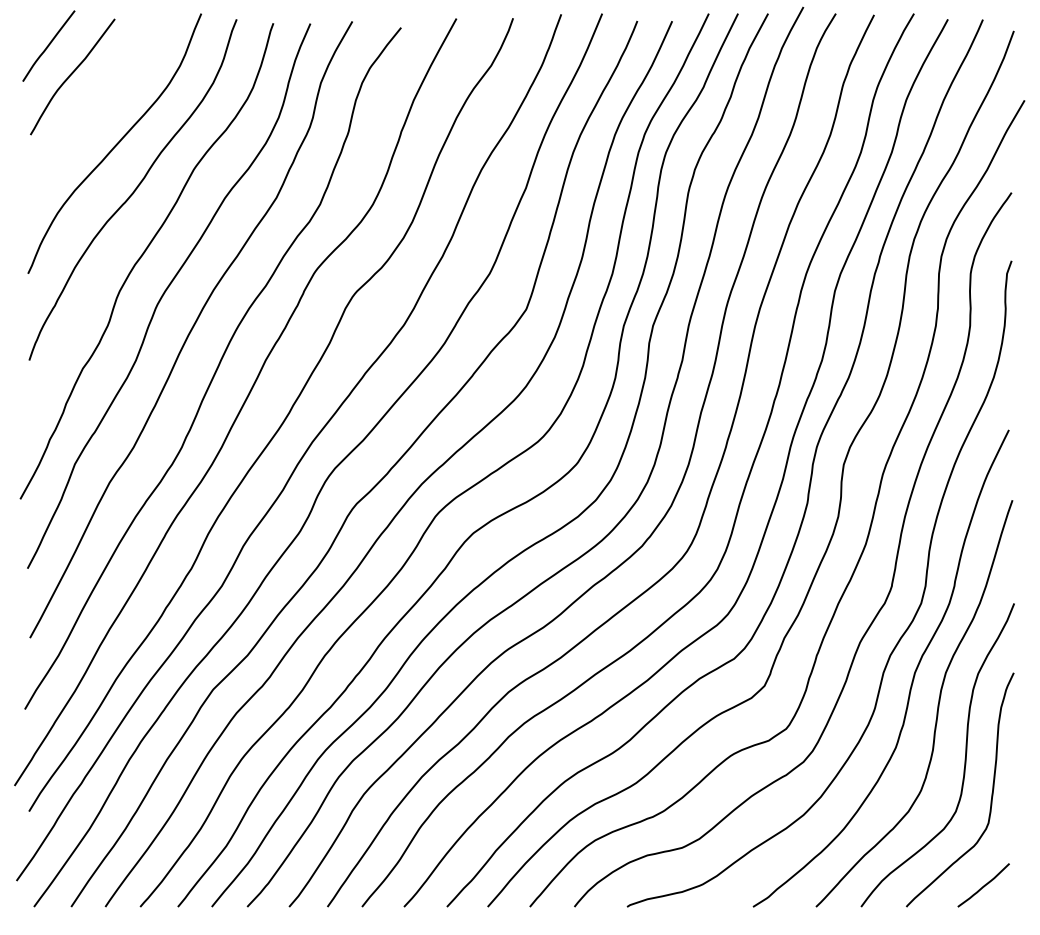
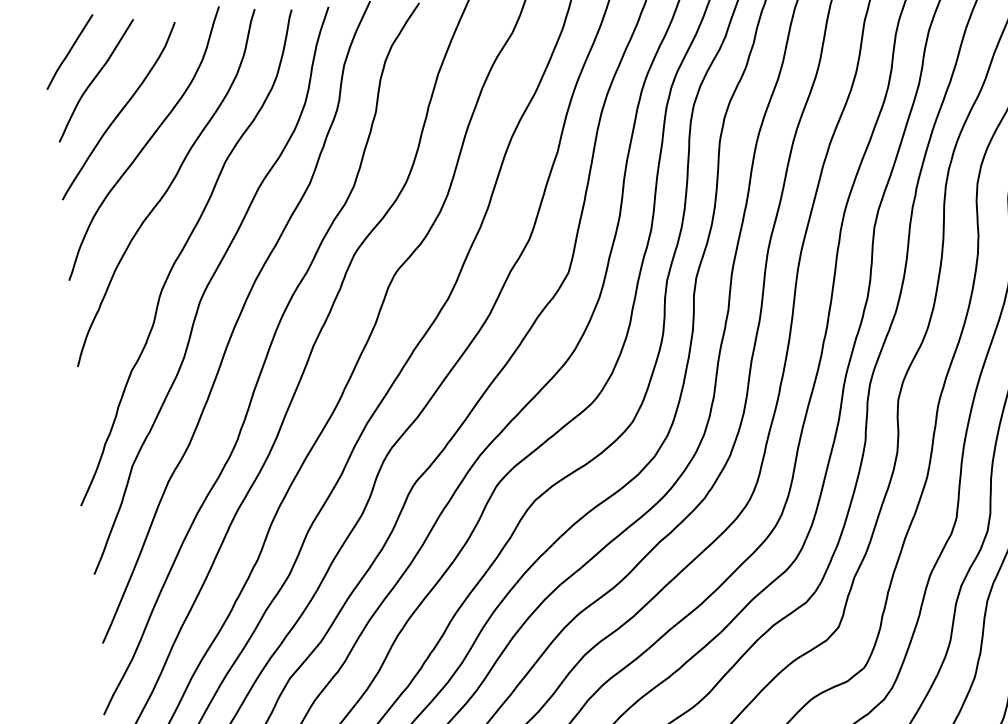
curve: (93, 109) -> (119, 111), added

